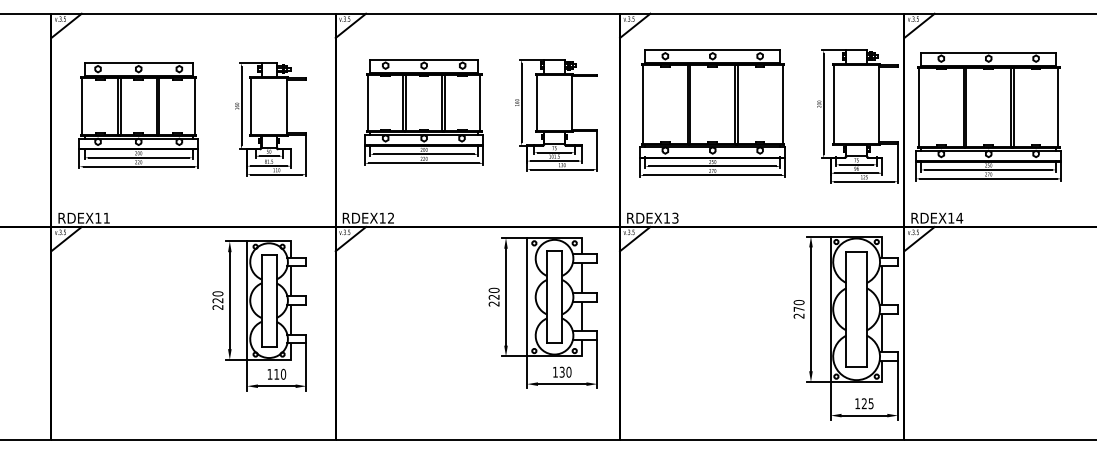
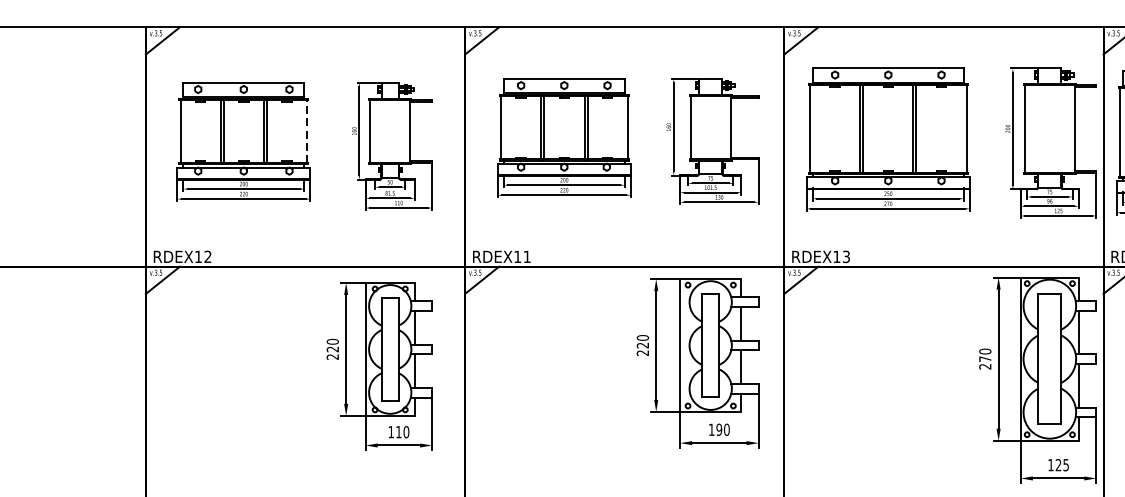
line: (194, 106) -> (306, 131), solid -> dashed
text: (106, 217) -> (207, 256), RDEX11 -> RDEX12
text: (390, 217) -> (526, 256), RDEX12 -> RDEX11
text: (561, 372) -> (718, 430), 130 -> 190

